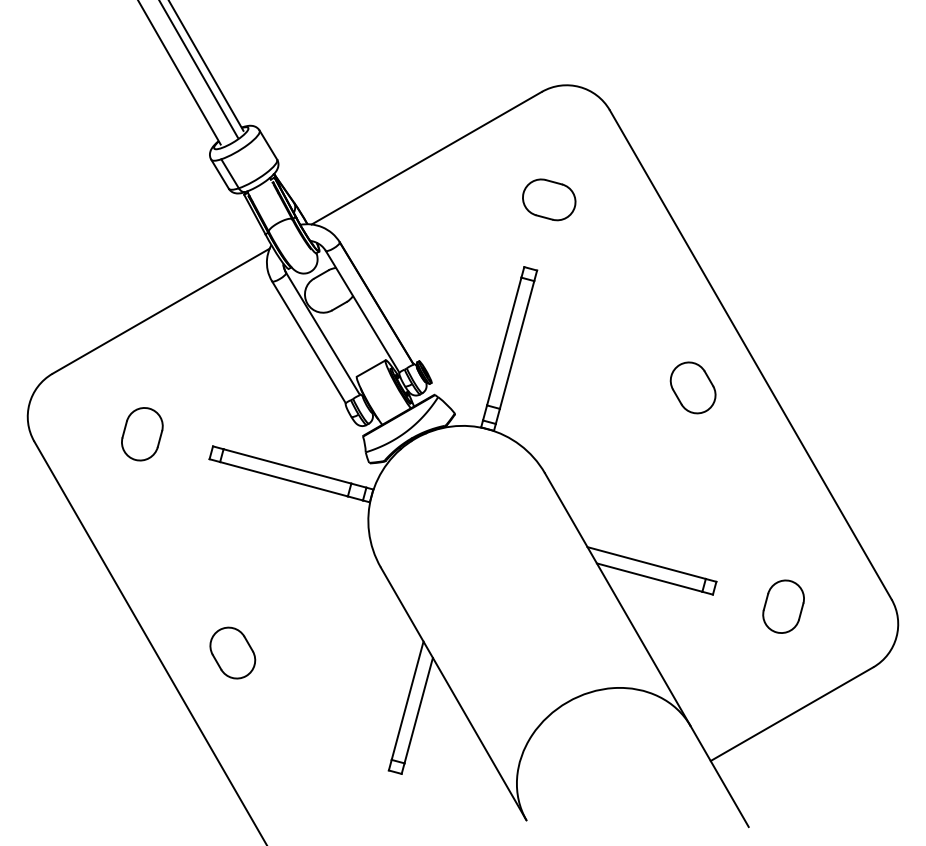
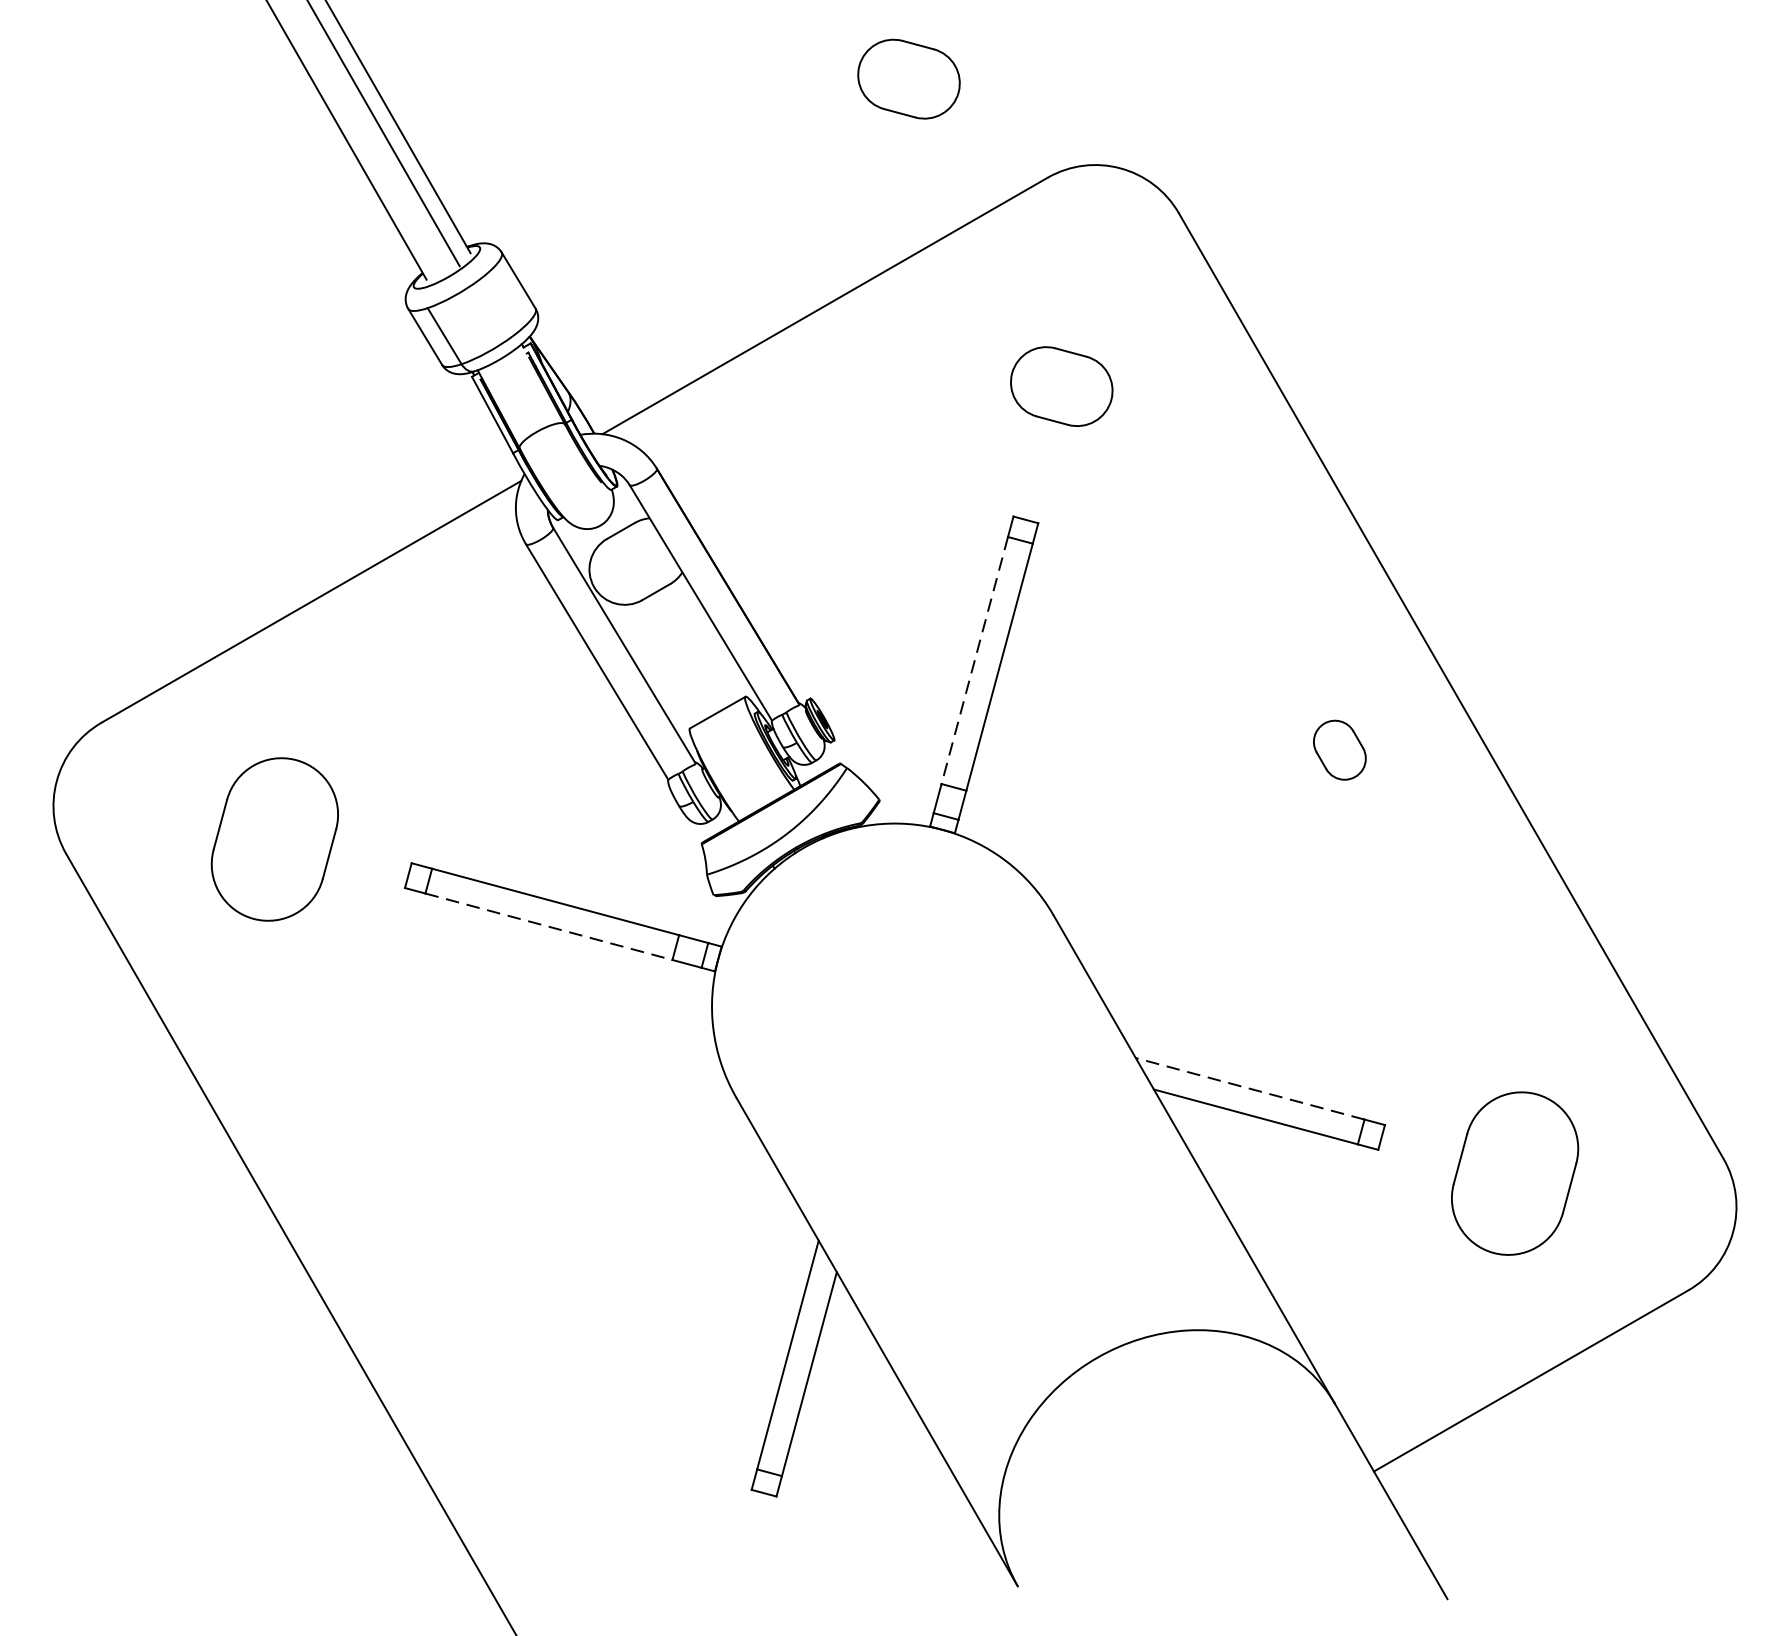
part: (470, 40) -> (909, 78), added
line: (504, 342) -> (975, 662), solid -> dashed
part: (692, 387) -> (1338, 749), size x0.6
part: (142, 434) -> (275, 840), size x1.6
line: (284, 479) -> (549, 927), solid -> dashed
line: (646, 562) -> (1249, 1087), solid -> dashed
part: (783, 606) -> (1514, 1172), size x1.6
part: (232, 652) -> (449, 1261), removed

